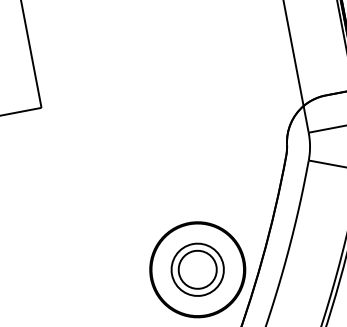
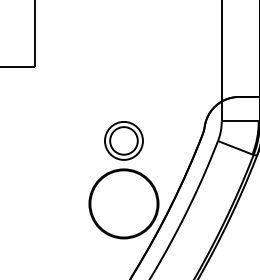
part: (196, 269) -> (123, 140), moved

